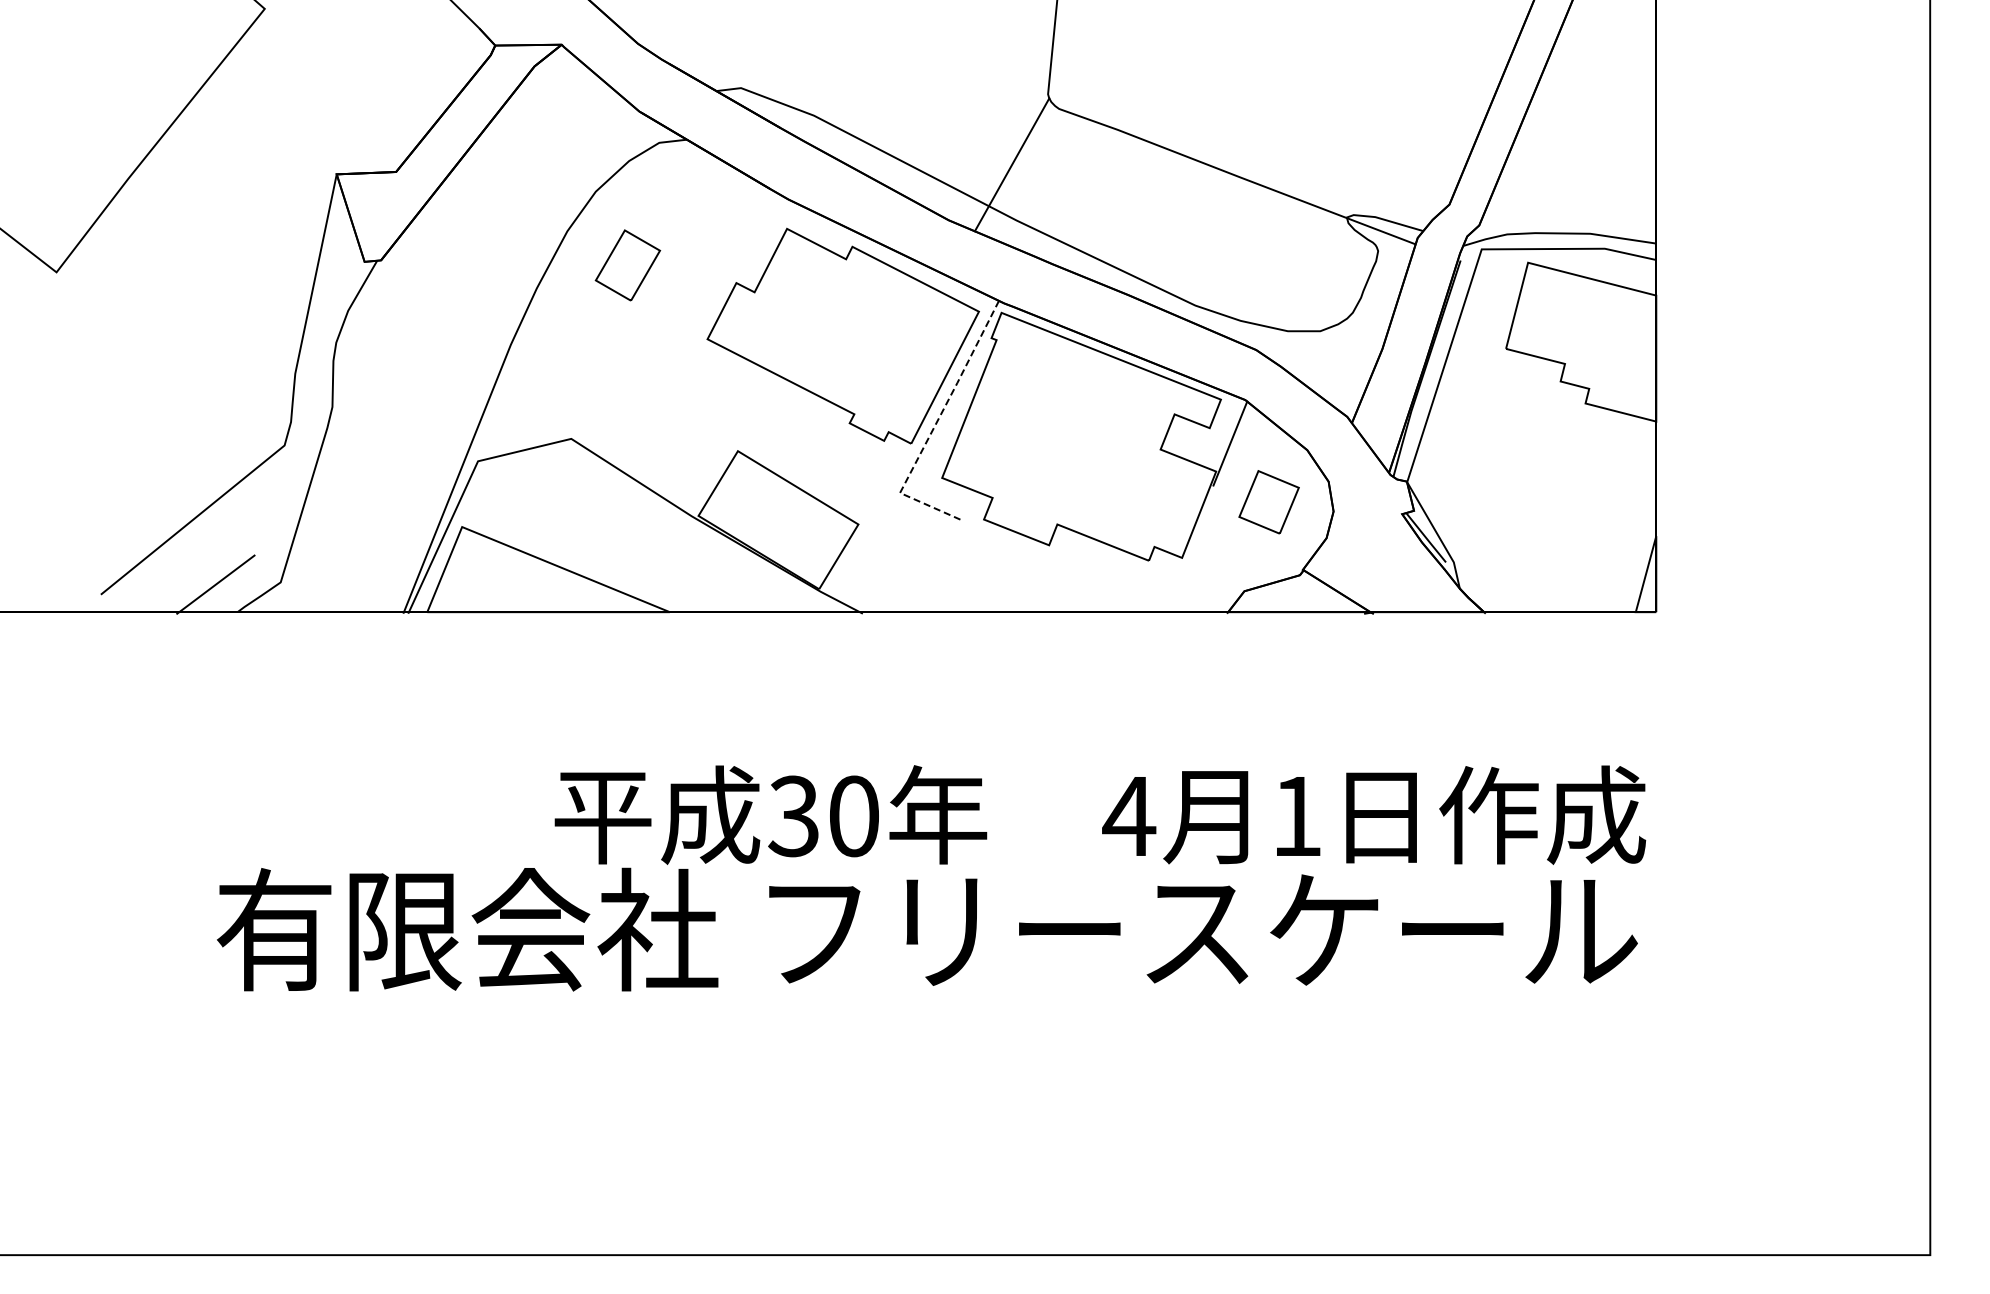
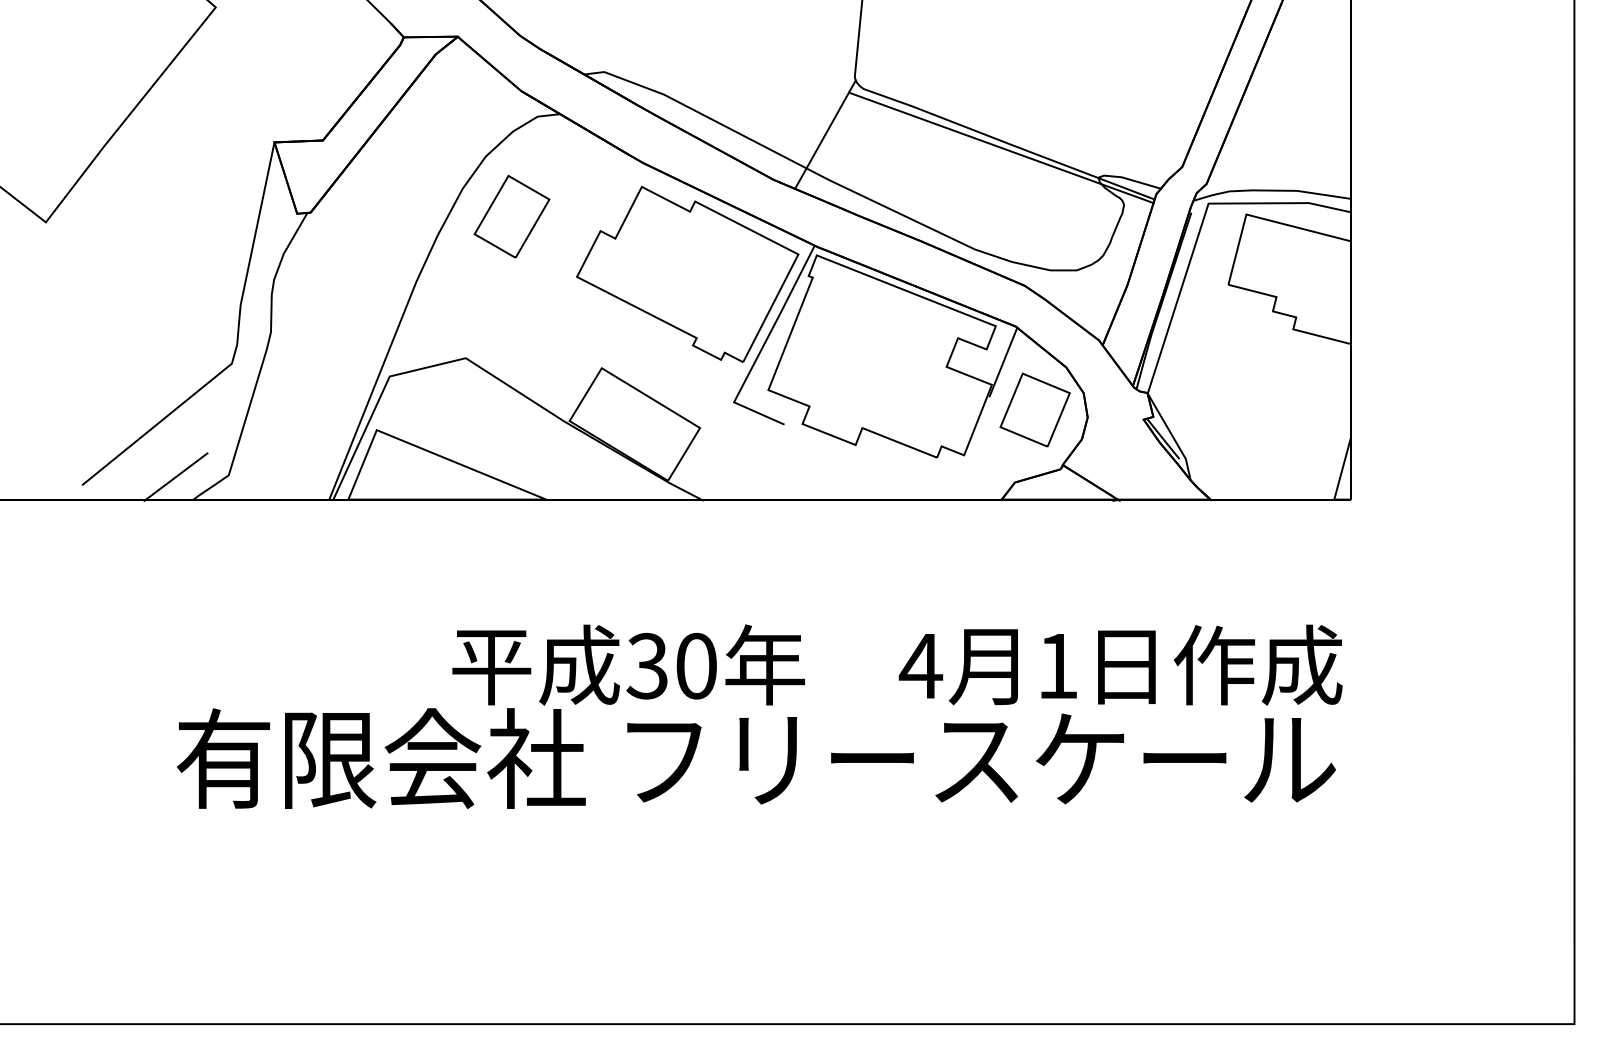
line: (1227, 180) -> (1001, 147), added
part: (627, 265) -> (511, 216), size x1.43
line: (934, 426) -> (762, 348), dashed -> solid
part: (1268, 501) -> (1034, 409), size x1.43

